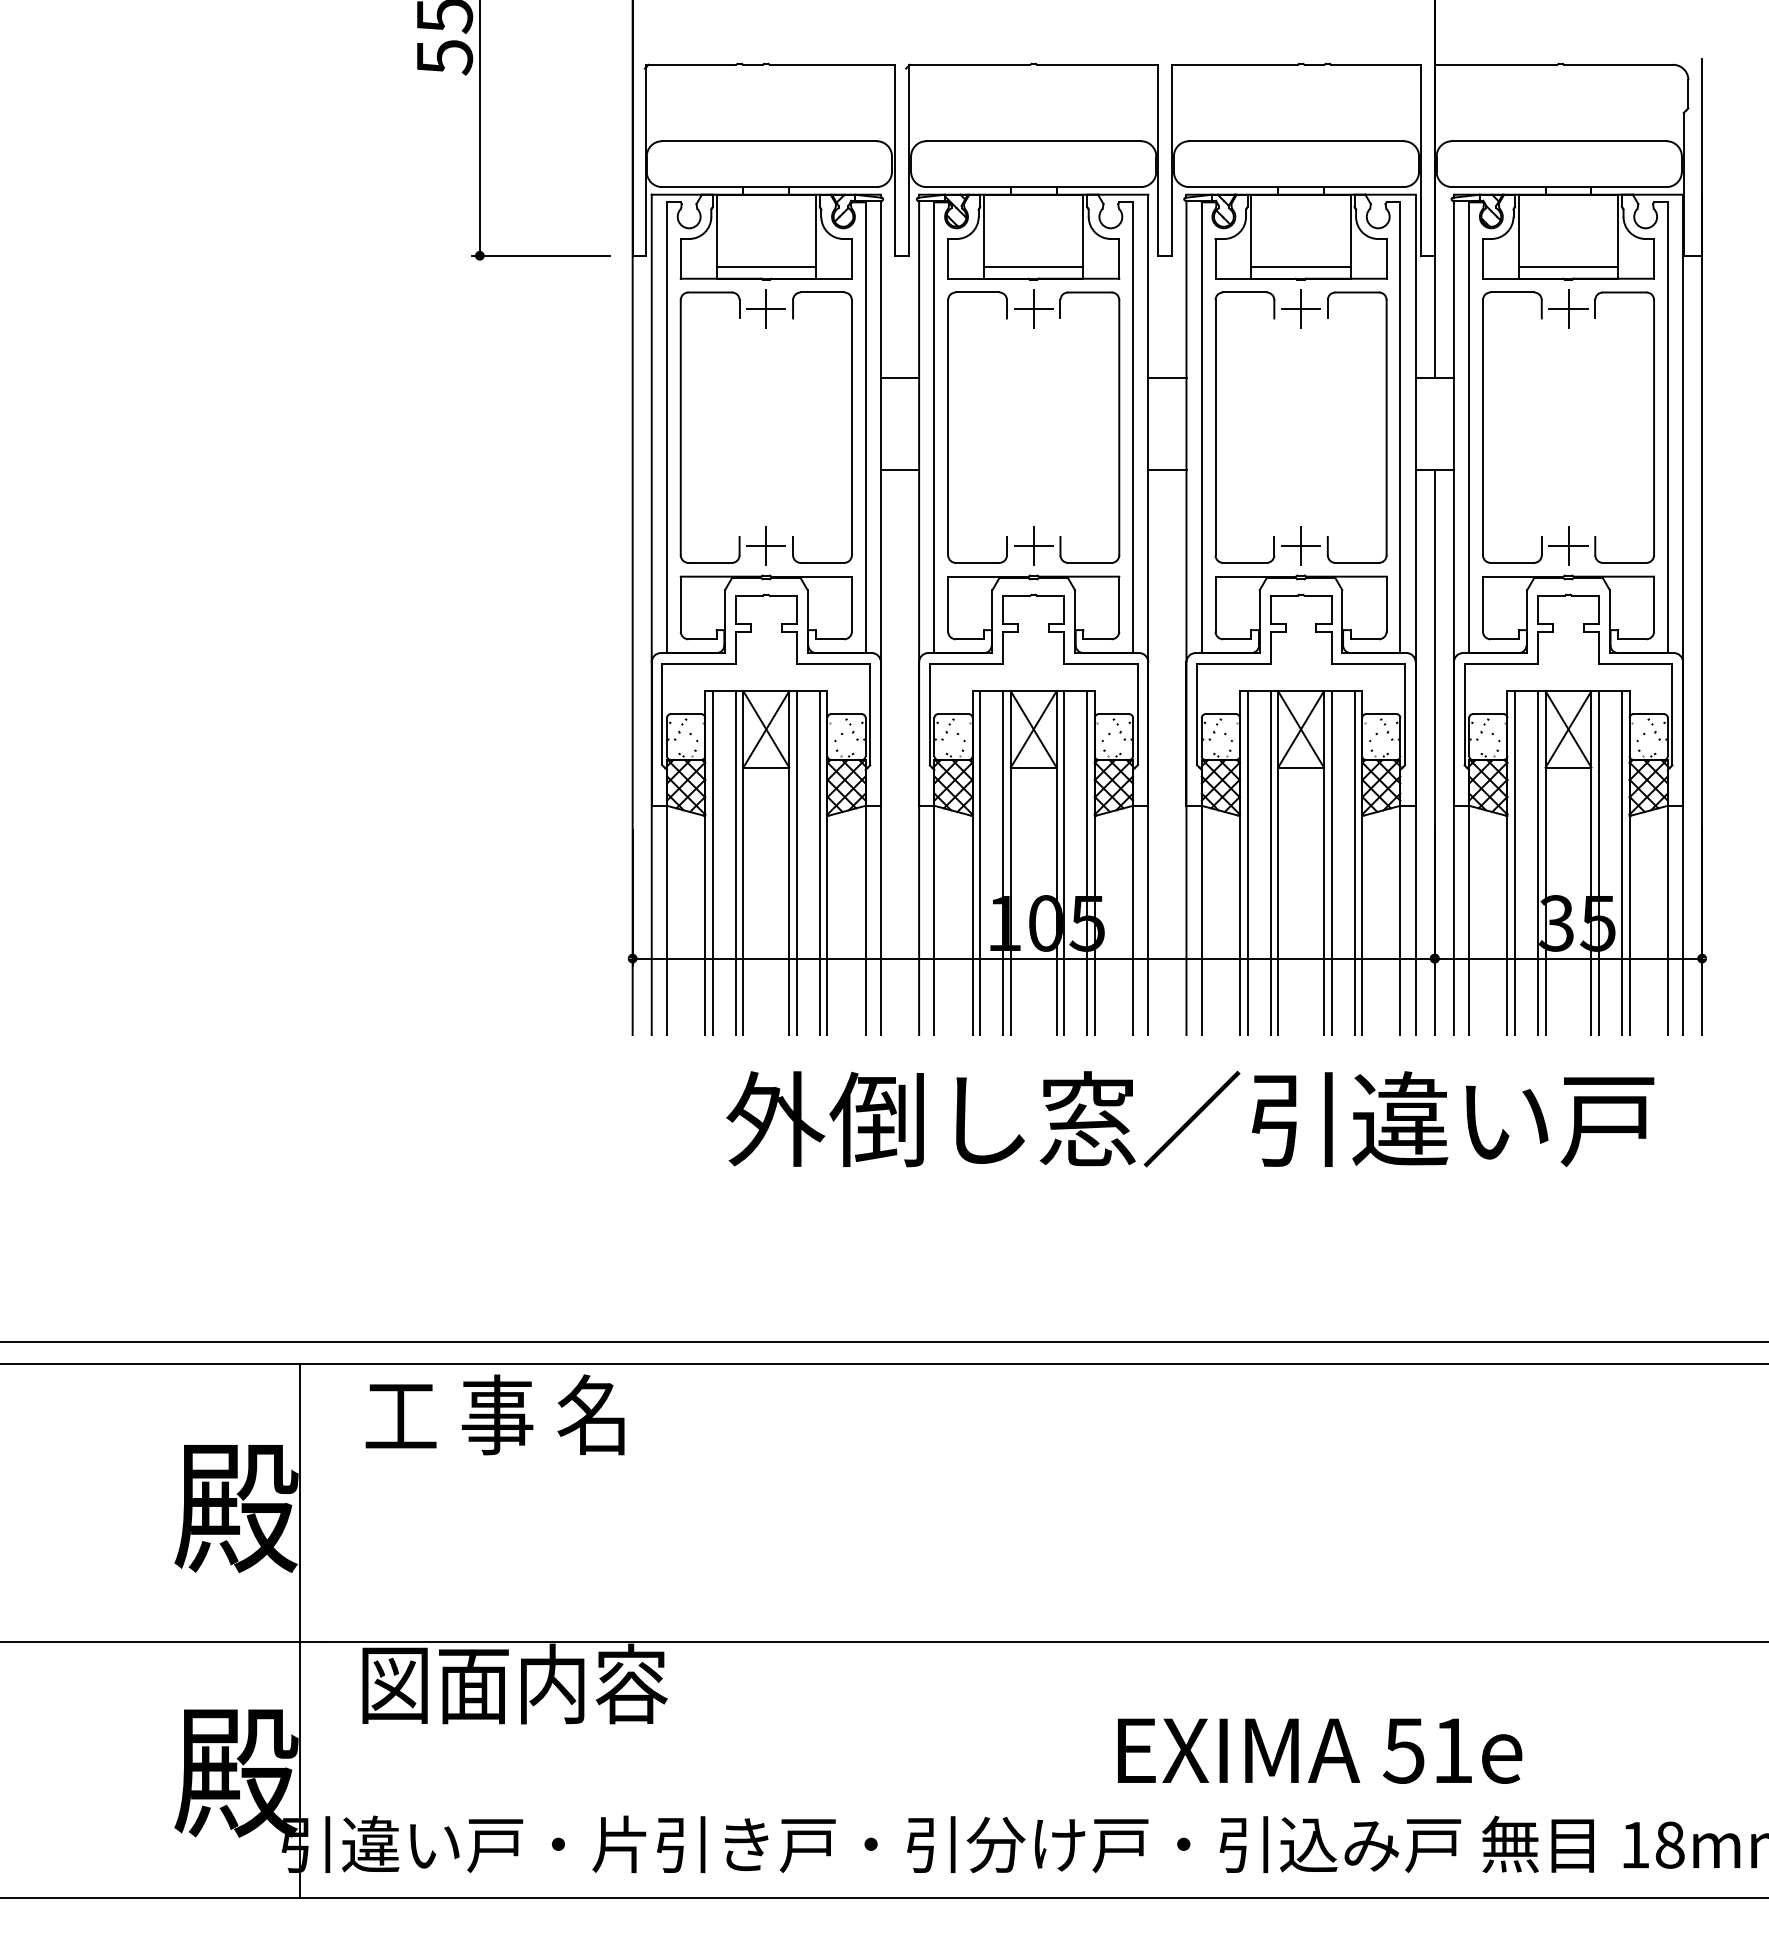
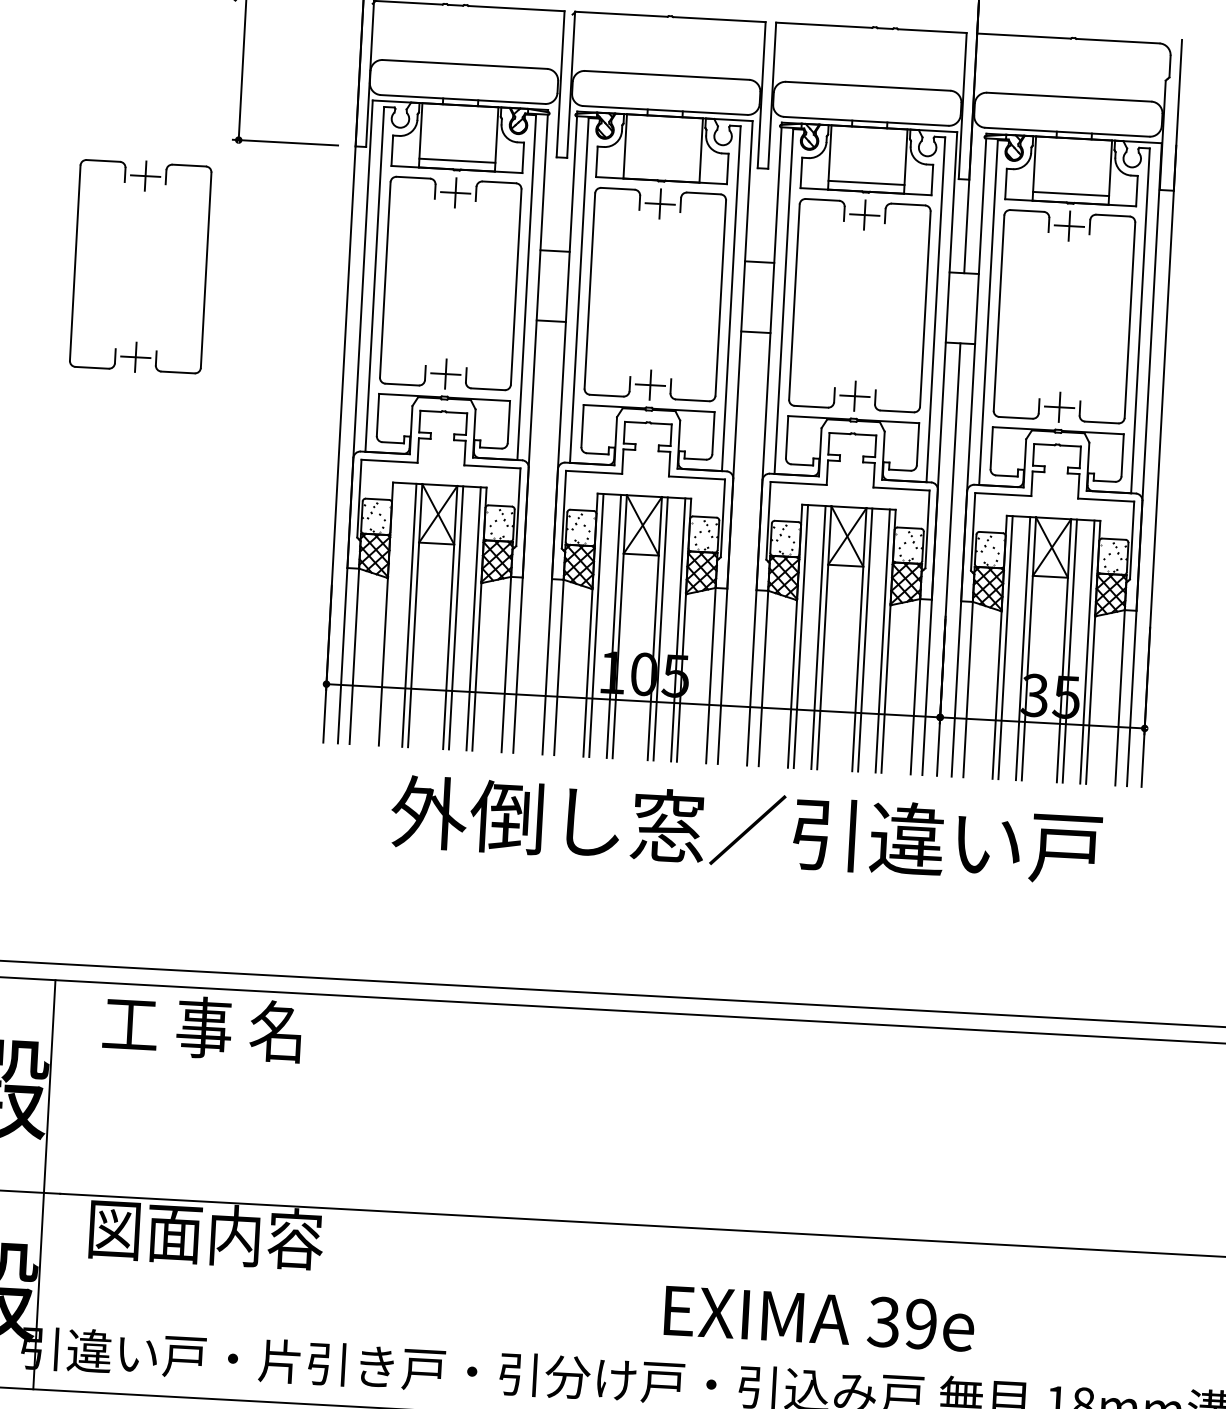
line: (1033, 267) -> (661, 172), removed
part: (276, 427) -> (76, 263), added
line: (712, 863) -> (391, 614), removed
text: (1427, 1750) -> (901, 1322), 51e -> 39e

